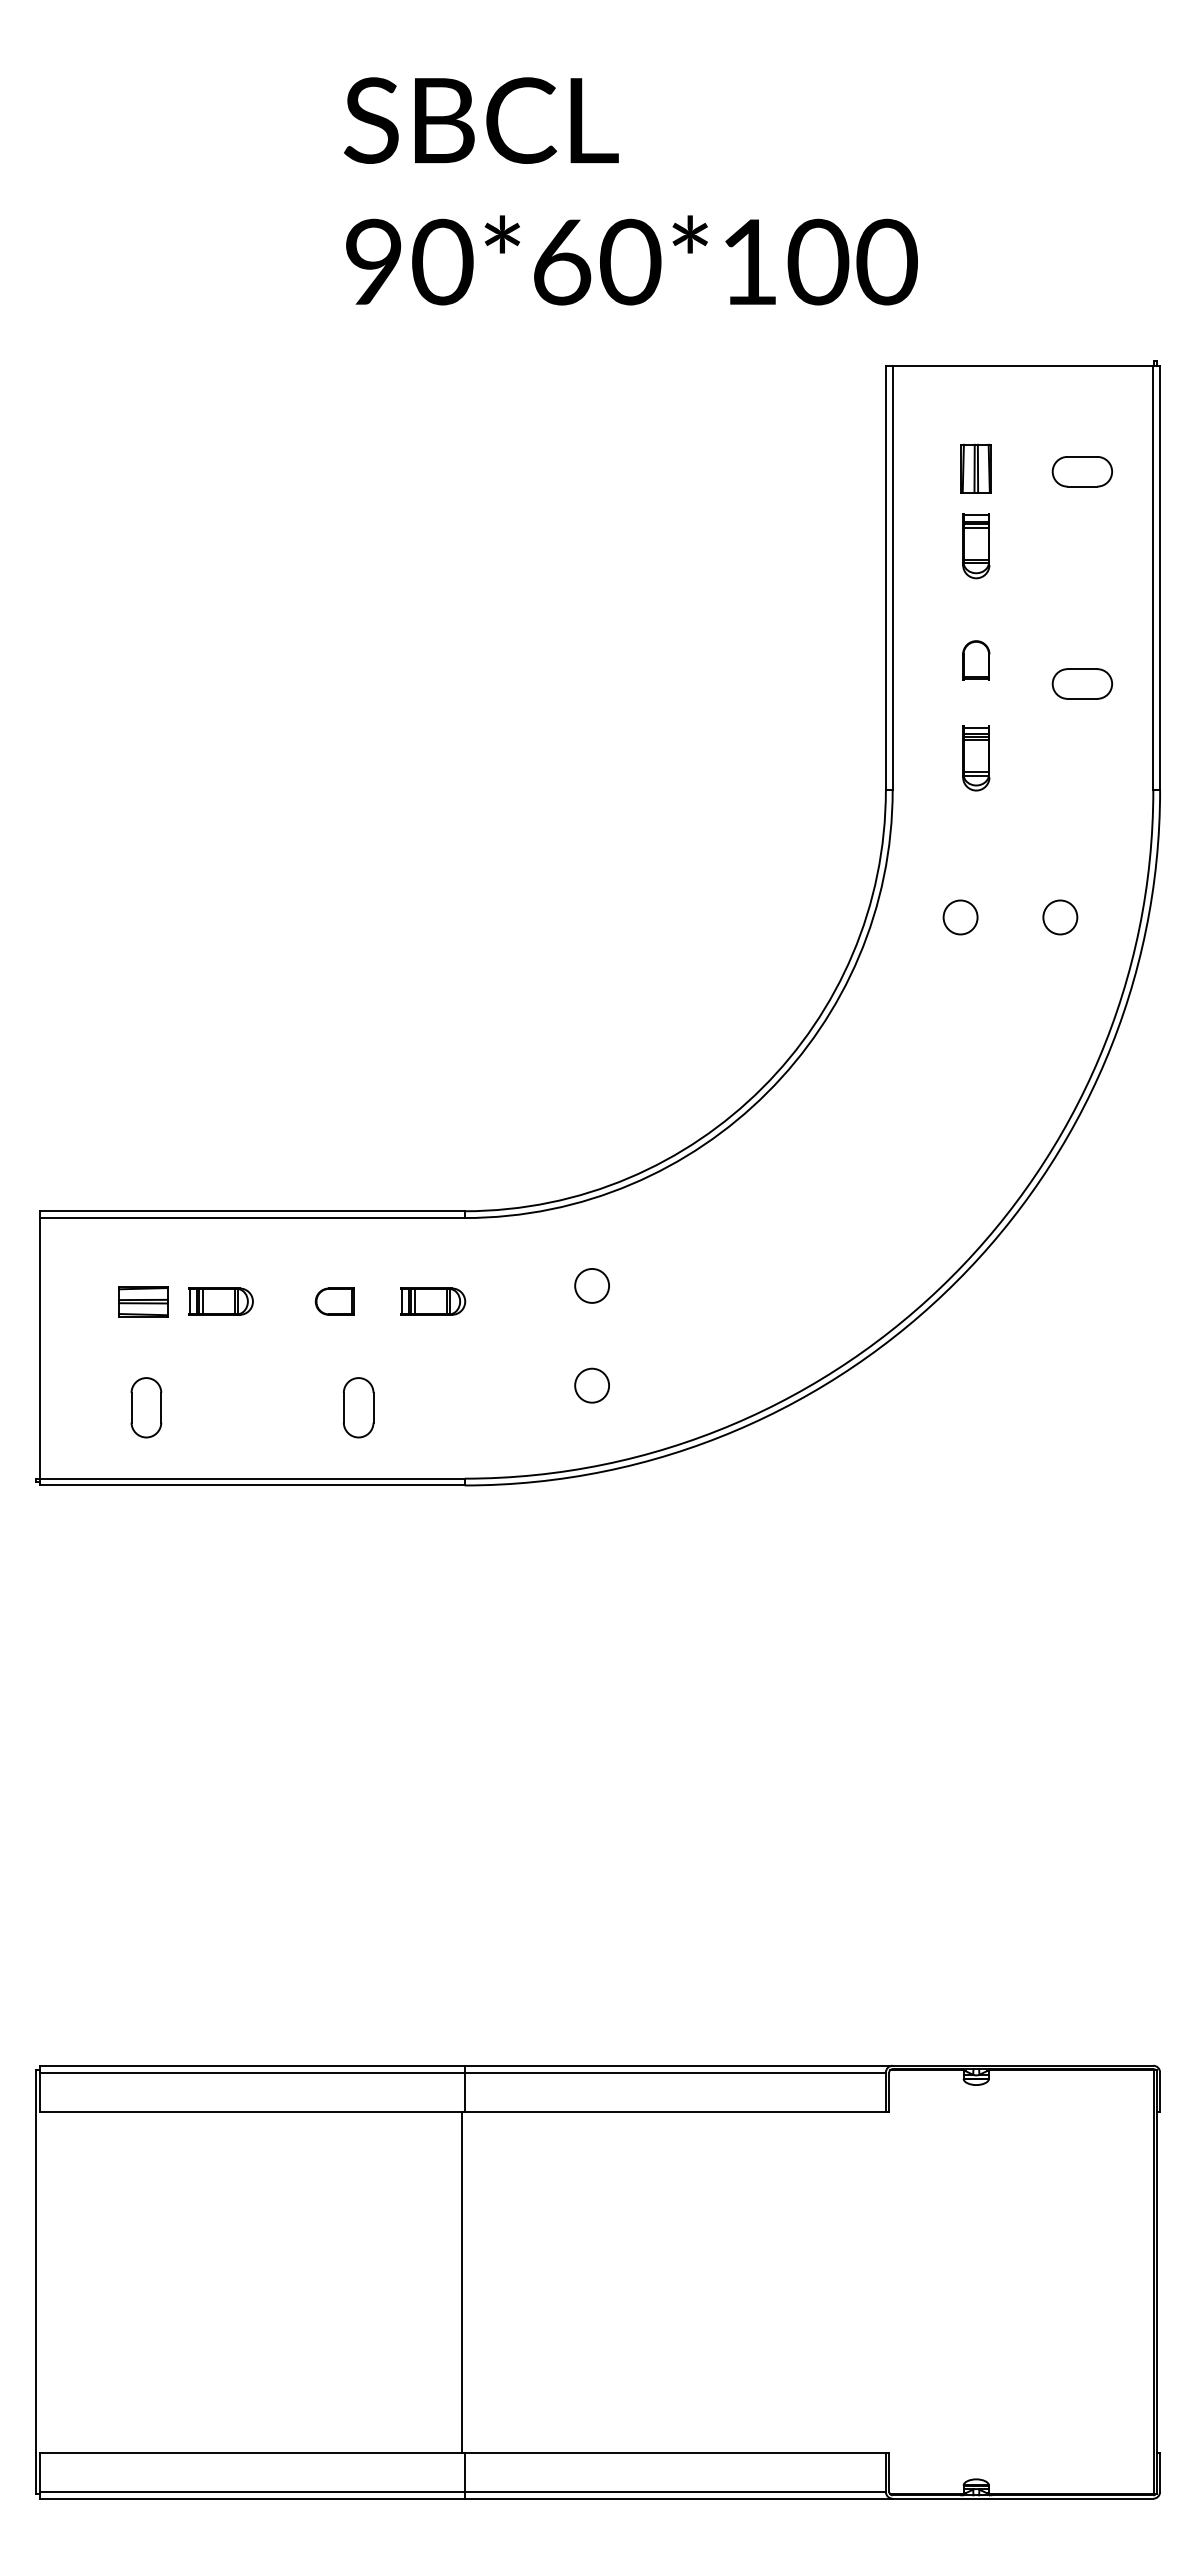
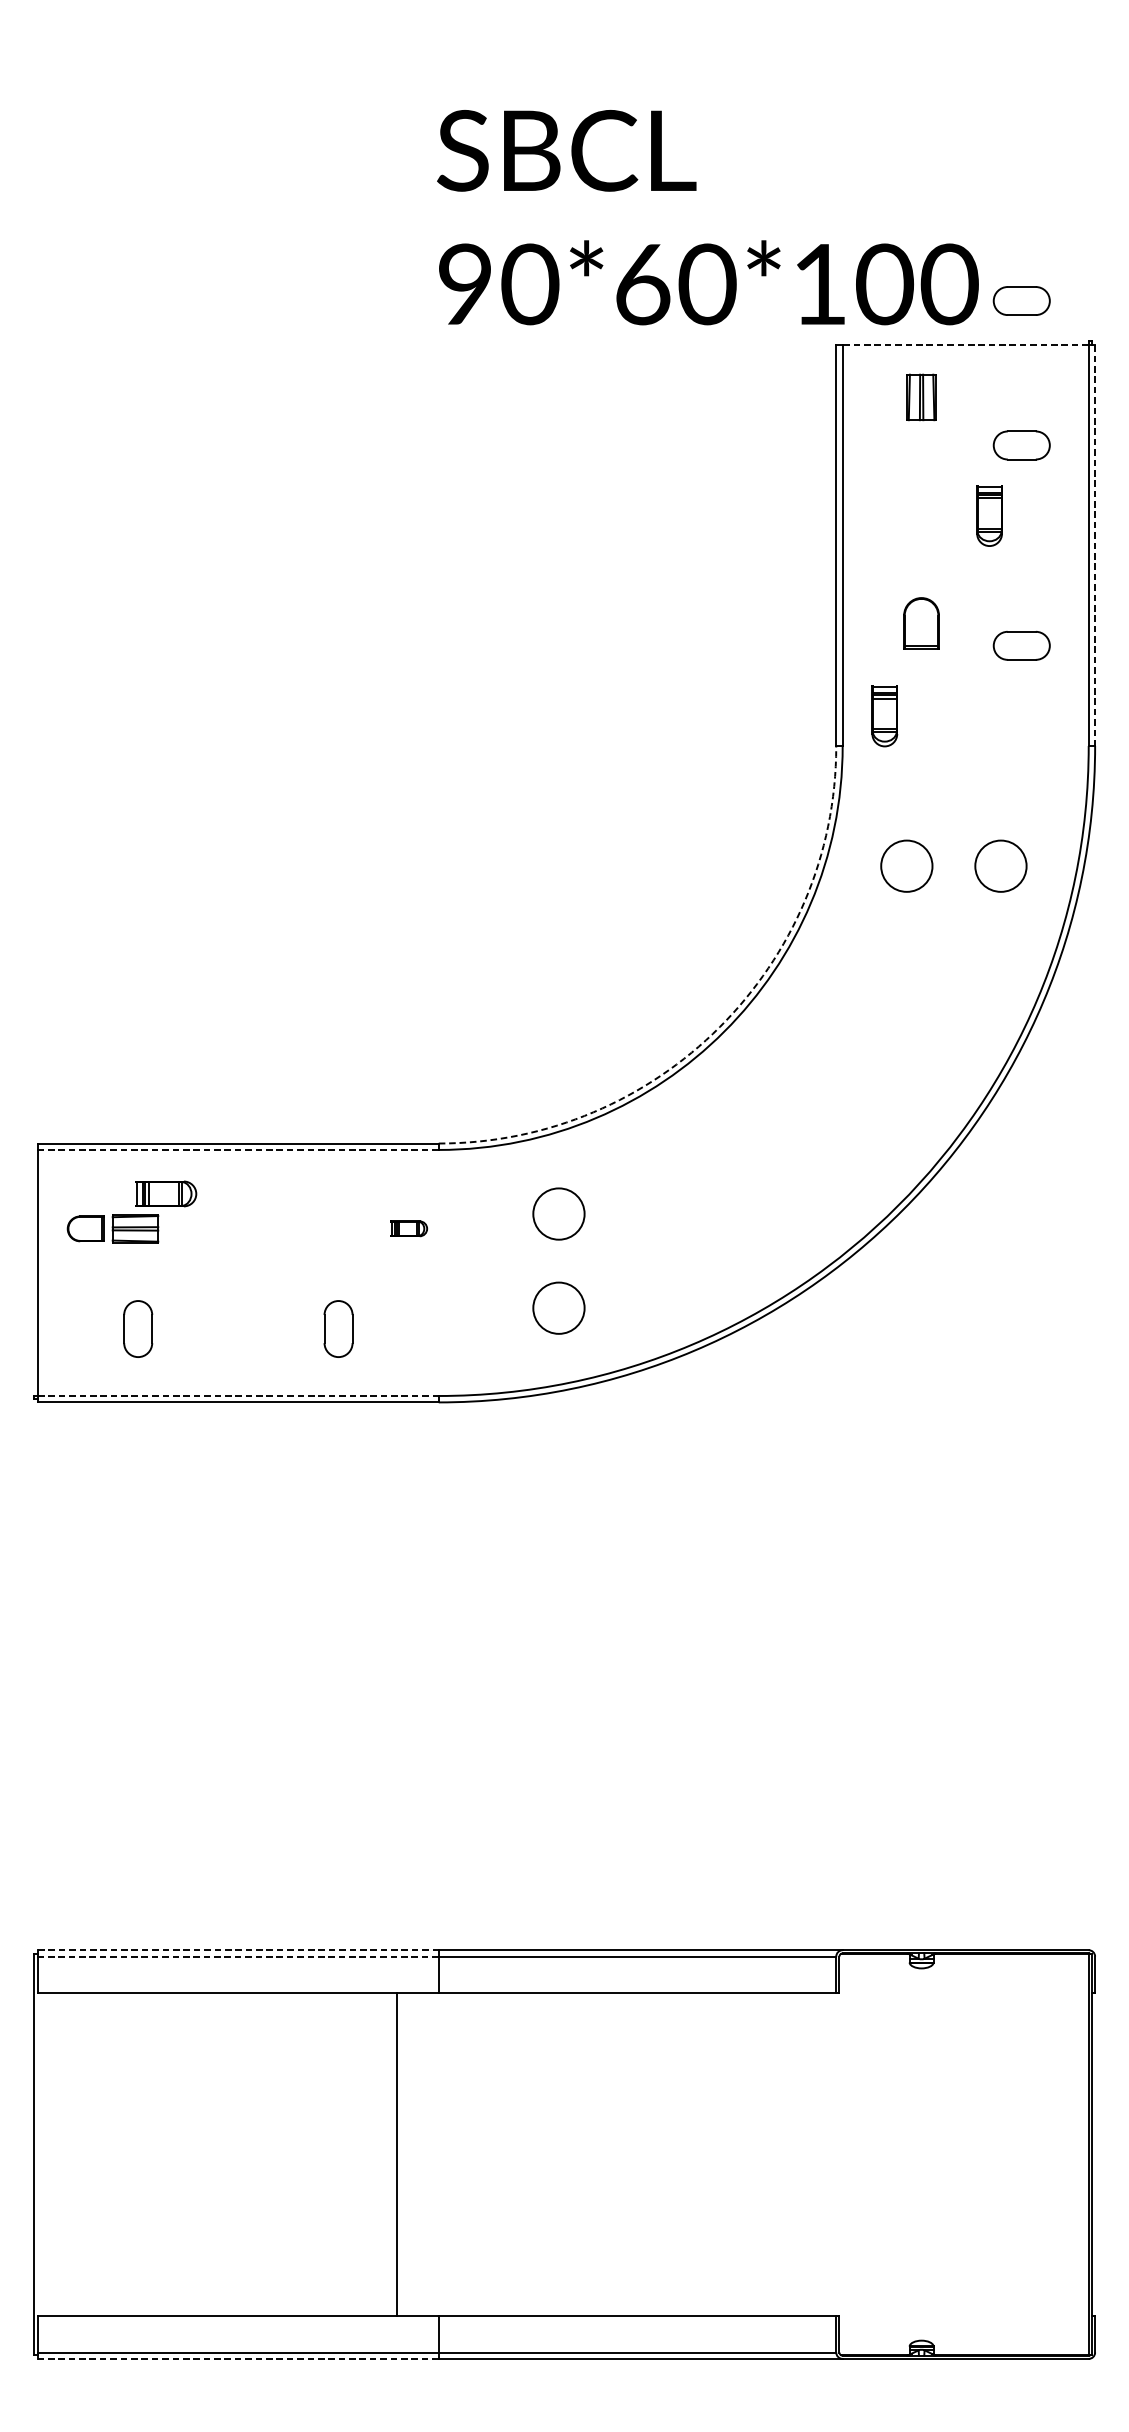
text: (630, 191) -> (707, 217), moved
part: (1081, 318) -> (1020, 300), added
line: (1022, 365) -> (965, 345), solid -> dashed
part: (975, 468) -> (920, 397), moved
part: (976, 546) -> (989, 516), moved
line: (1160, 578) -> (1095, 546), solid -> dashed
part: (976, 660) -> (921, 623), size x1.4
part: (976, 758) -> (884, 716), moved
circle: (960, 917) -> (906, 866), size x1.6
circle: (1060, 917) -> (1001, 866), size x1.6
arc: (762, 1087) -> (719, 1026), solid -> dashed
line: (252, 1218) -> (238, 1150), solid -> dashed
circle: (592, 1285) -> (559, 1213), size x1.6
part: (220, 1301) -> (165, 1193), moved
part: (334, 1301) -> (85, 1228), moved
part: (433, 1301) -> (409, 1228), size x0.6
circle: (592, 1385) -> (559, 1308), size x1.6
line: (253, 1478) -> (239, 1395), solid -> dashed
line: (253, 2065) -> (239, 1949), solid -> dashed
line: (252, 2072) -> (238, 1956), solid -> dashed
line: (461, 2281) -> (396, 2153), moved
line: (252, 2498) -> (238, 2358), solid -> dashed

